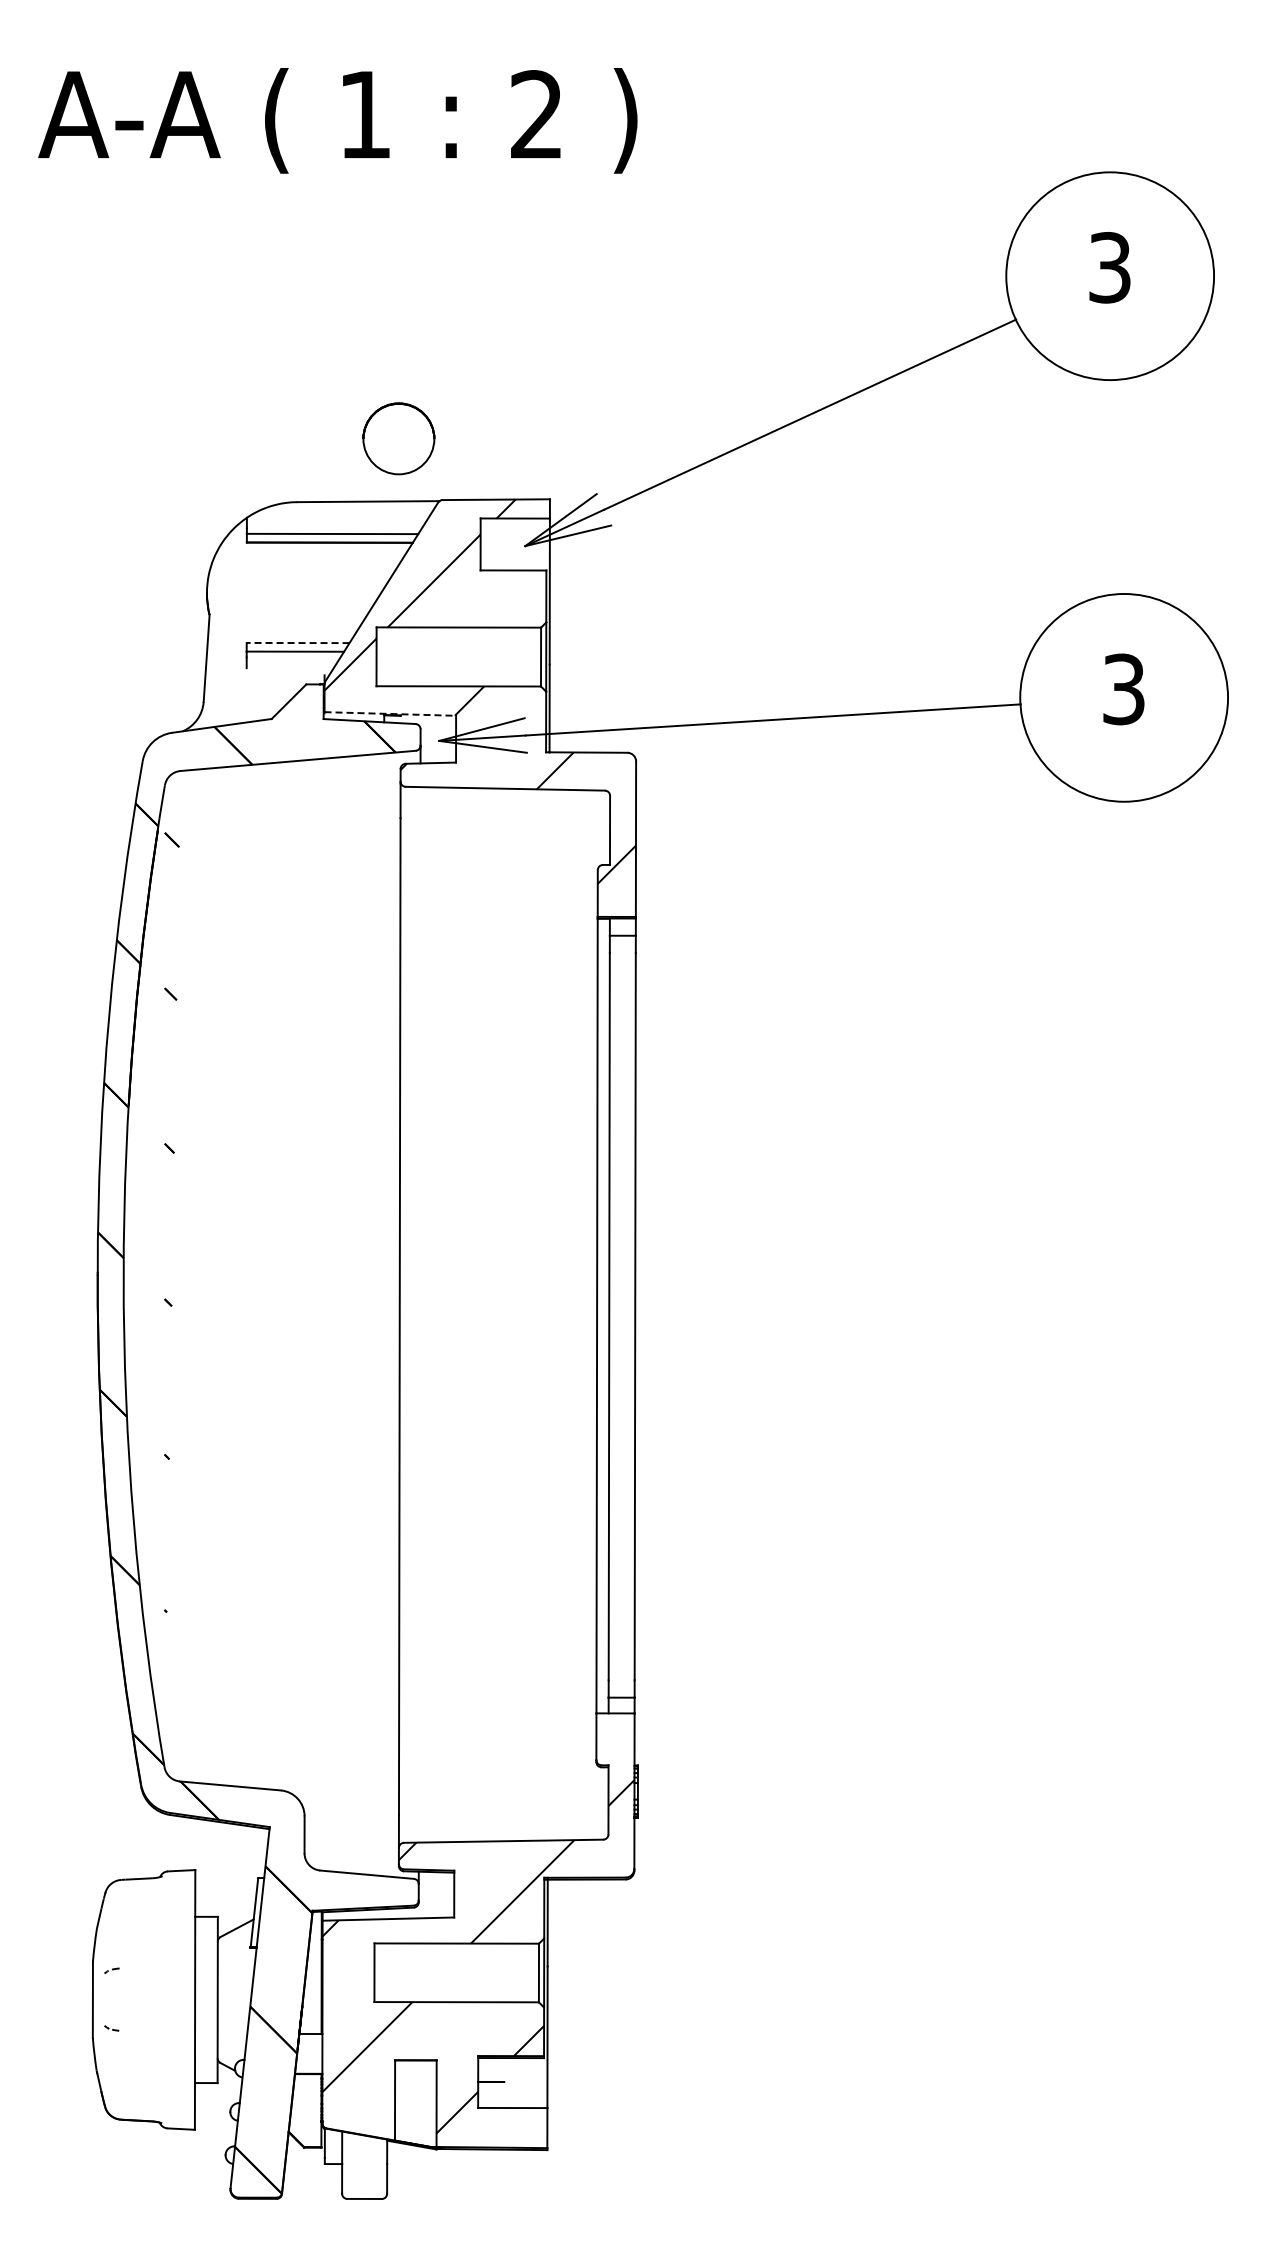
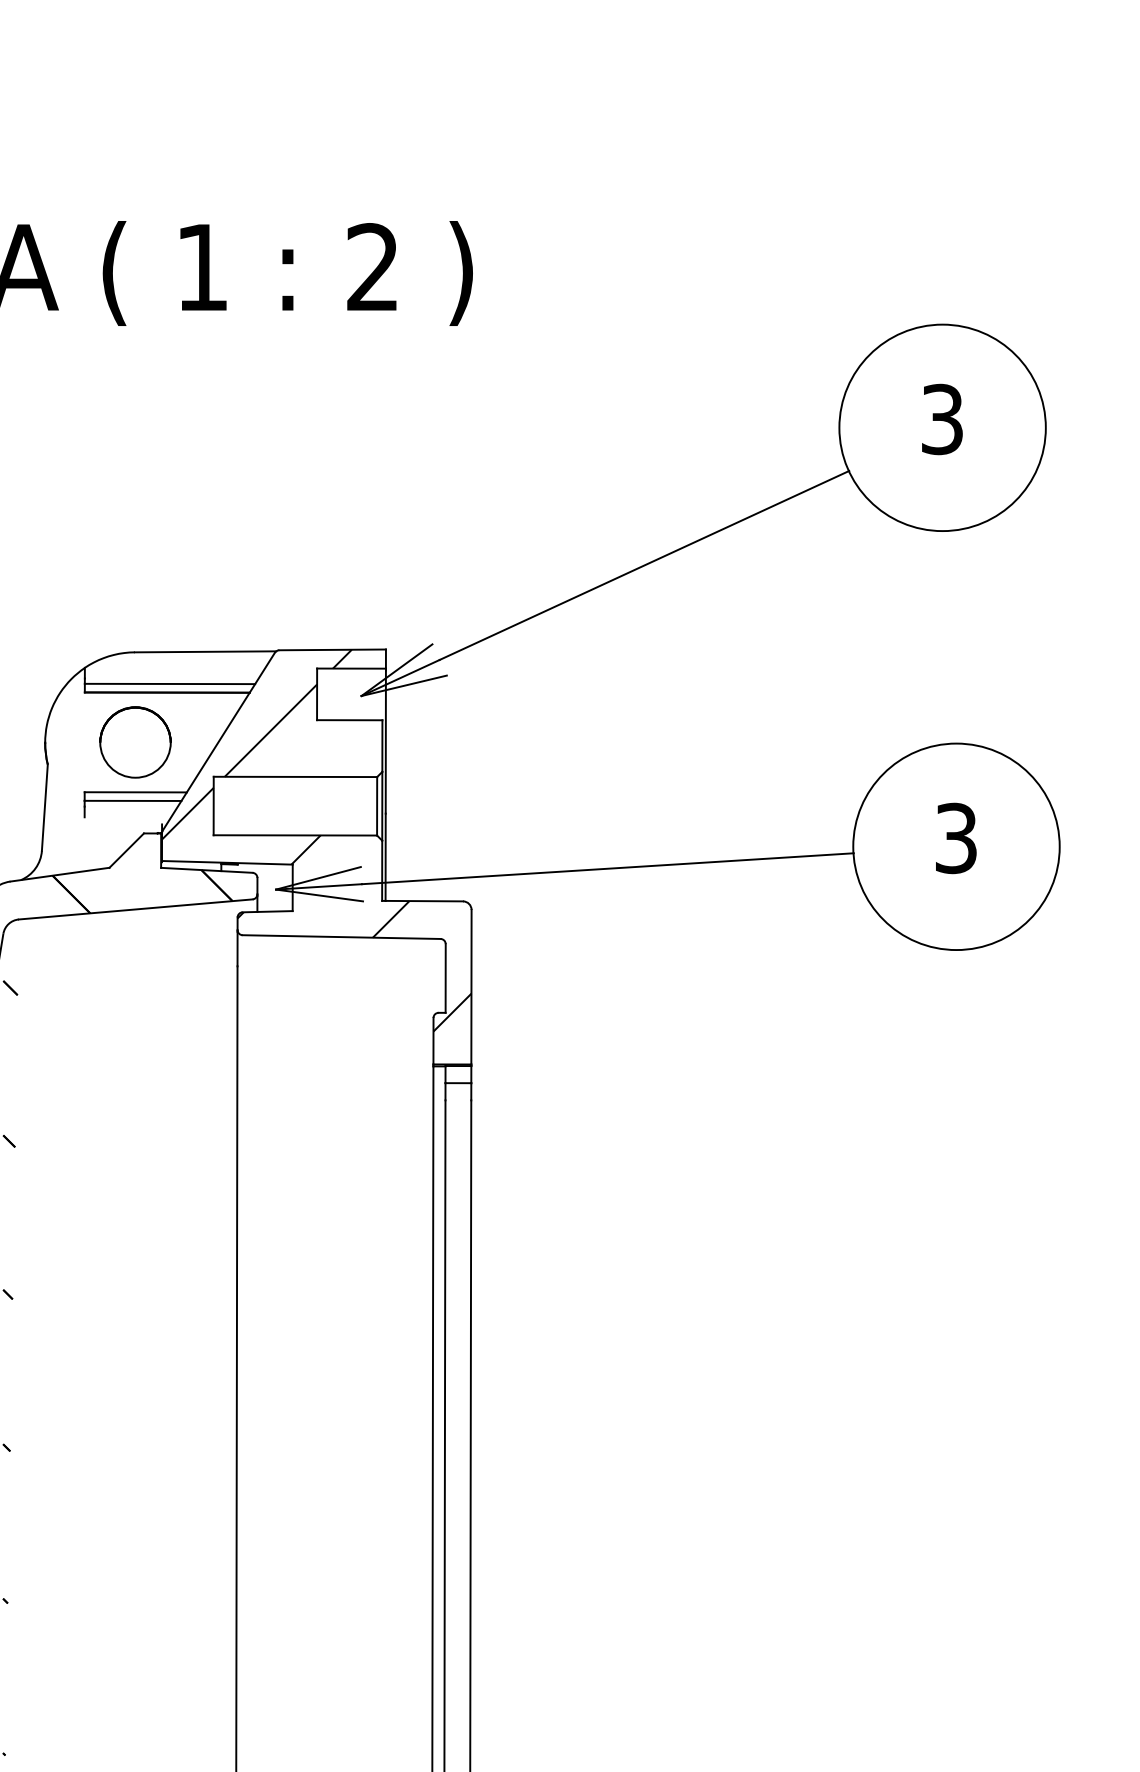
part: (398, 438) -> (135, 742), moved
line: (297, 643) -> (135, 792), dashed -> solid
line: (390, 713) -> (227, 862), dashed -> solid

